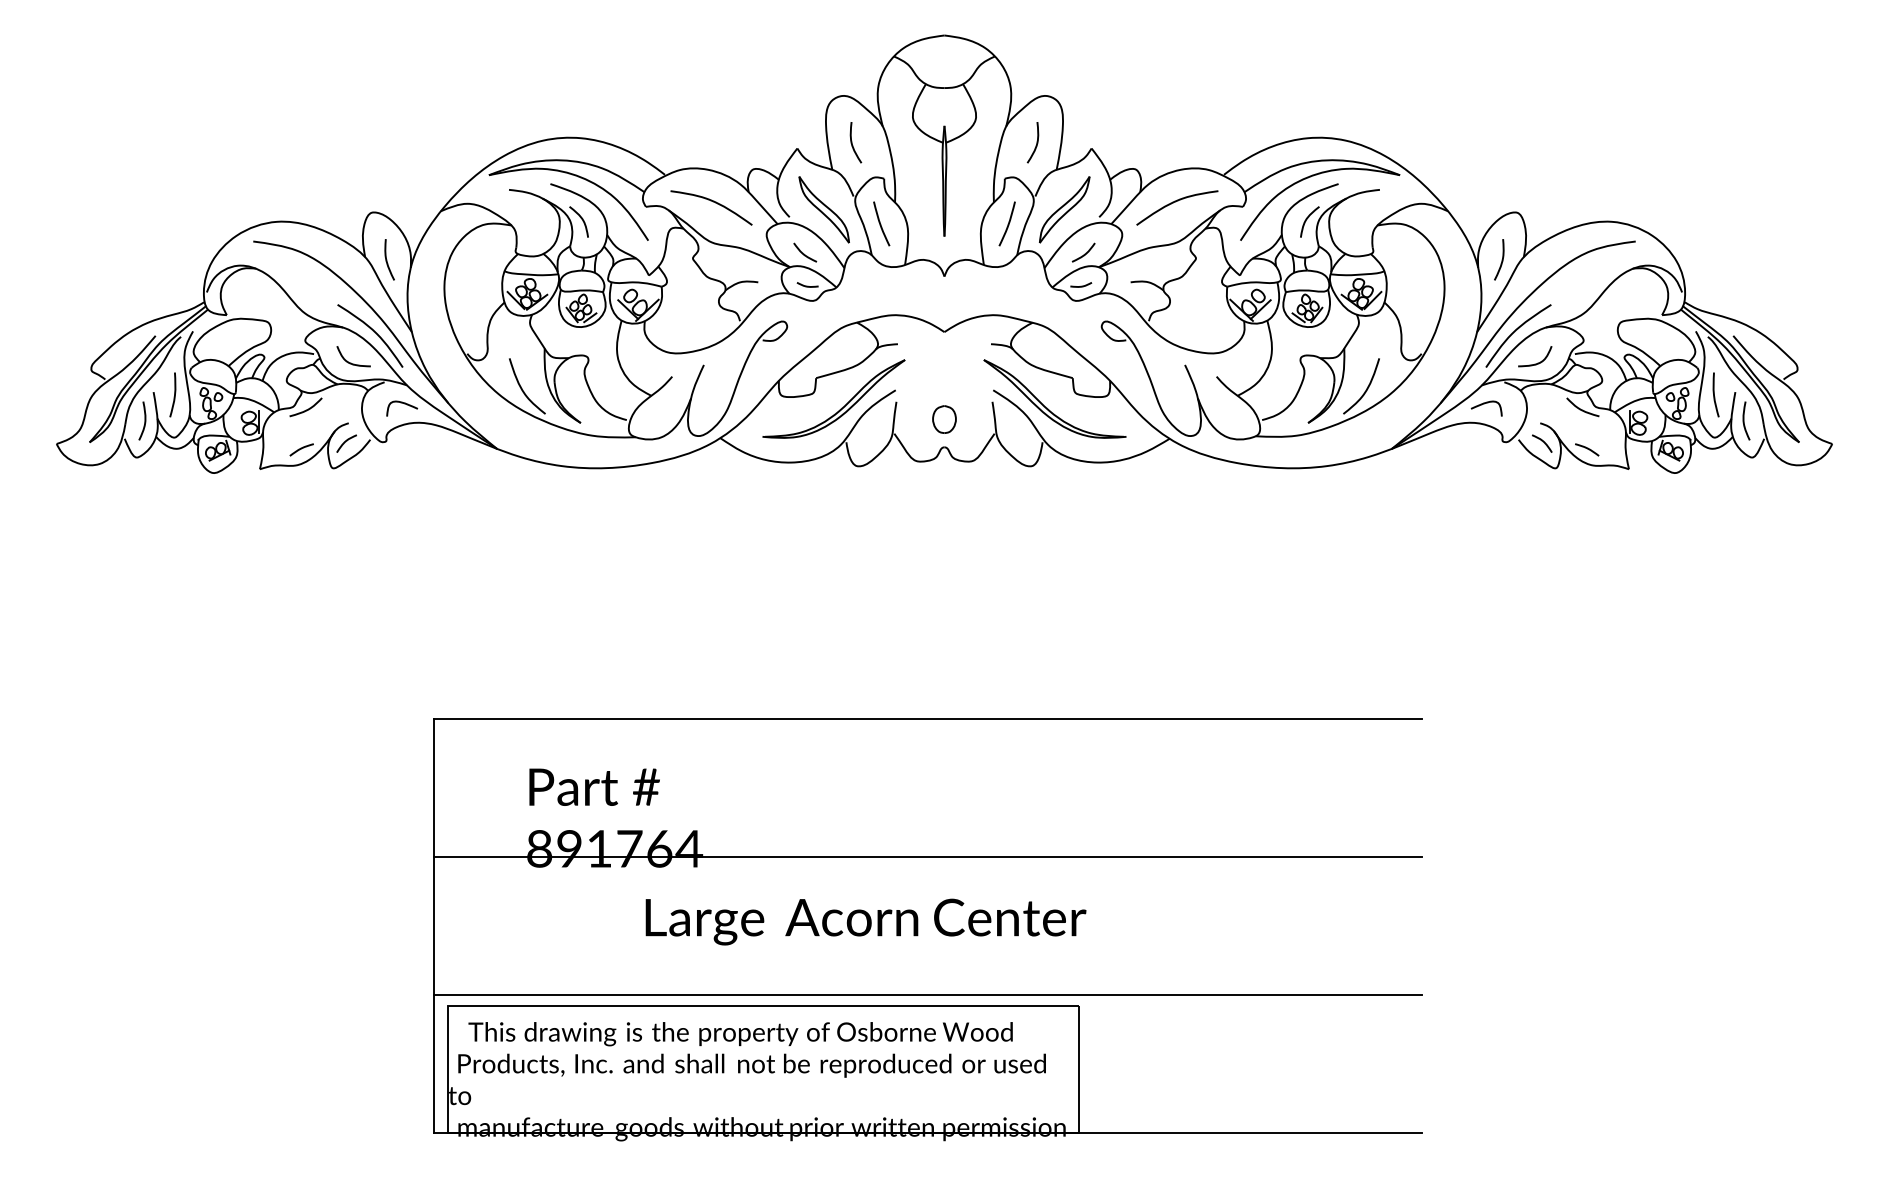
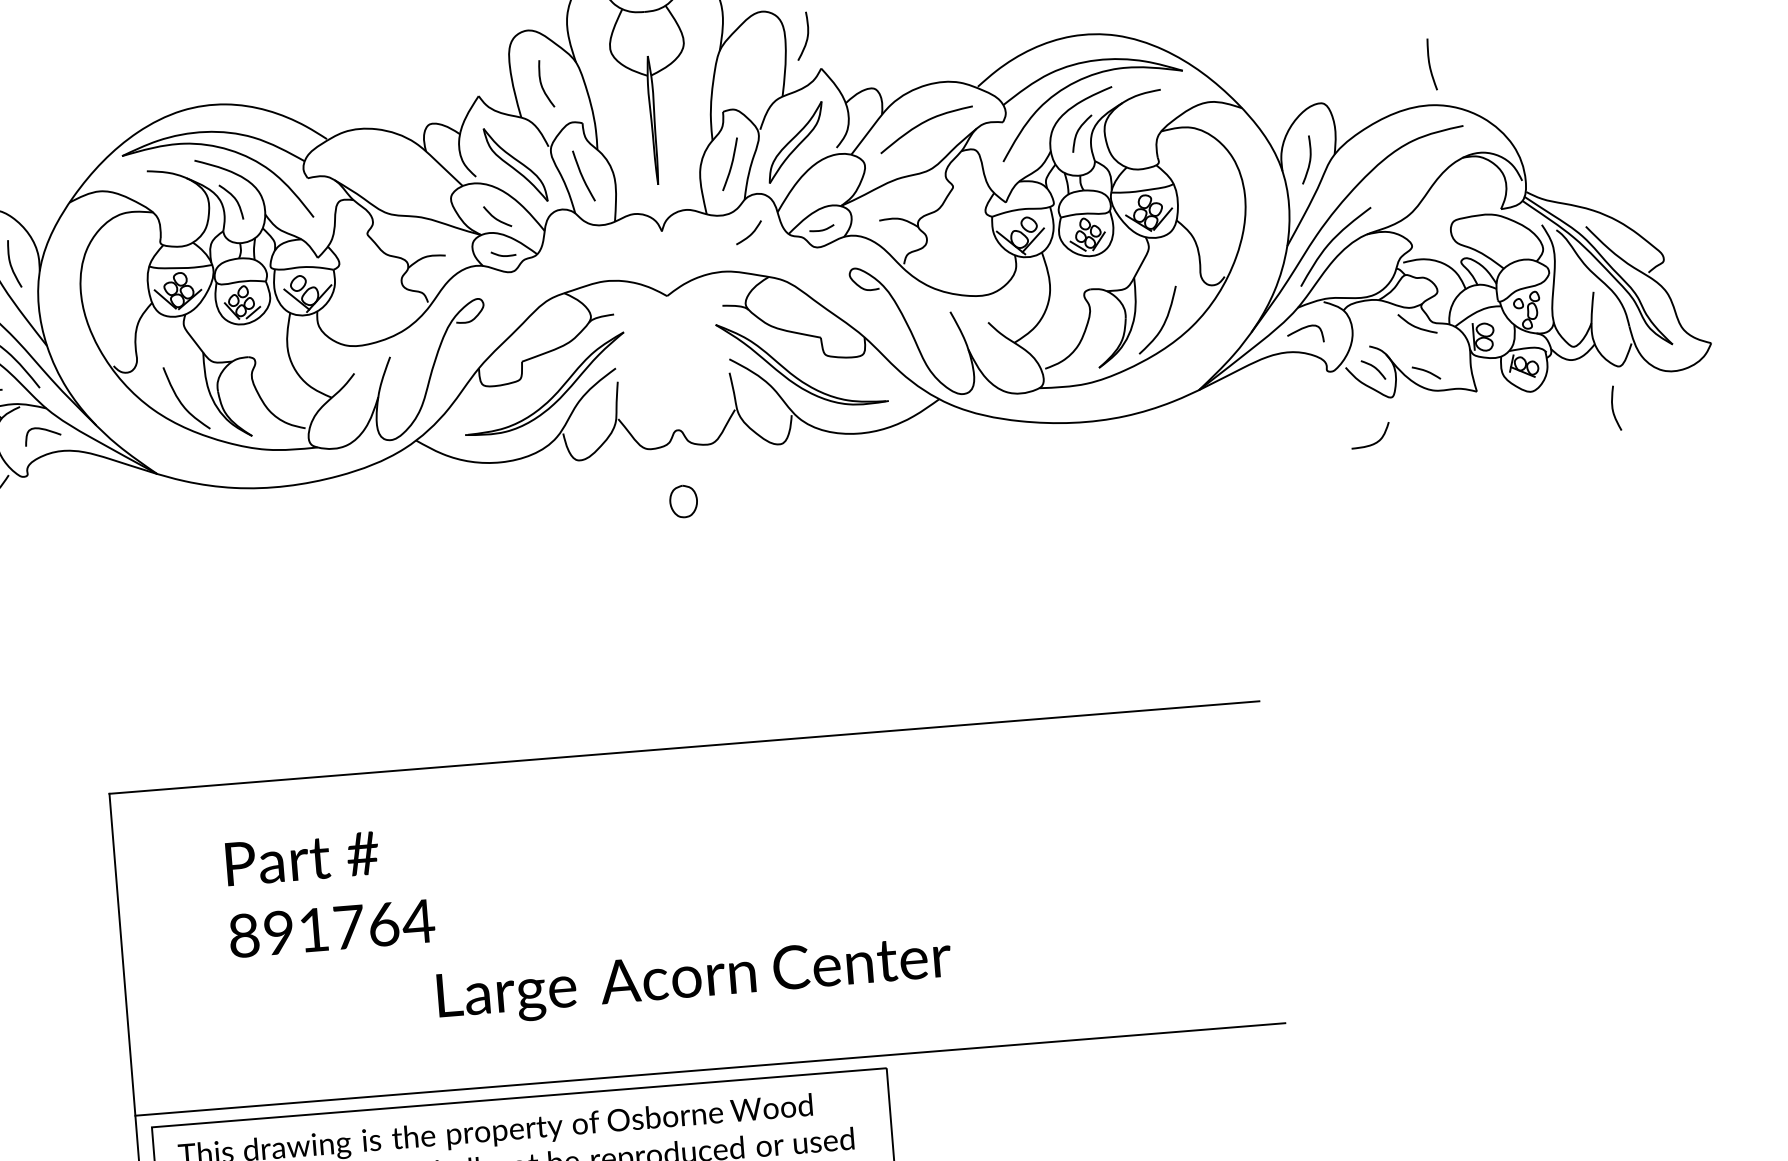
curve: (1036, 142) -> (806, 35), moved
curve: (713, 202) -> (386, 166), removed
curve: (1084, 253) -> (750, 233), moved
curve: (1537, 362) -> (1373, 442), moved
curve: (1714, 394) -> (1430, 64), moved
part: (944, 419) -> (683, 501), moved
curve: (1744, 420) -> (1613, 407), moved
line: (928, 856) -> (697, 908), removed
text: (865, 921) -> (694, 979), moved

